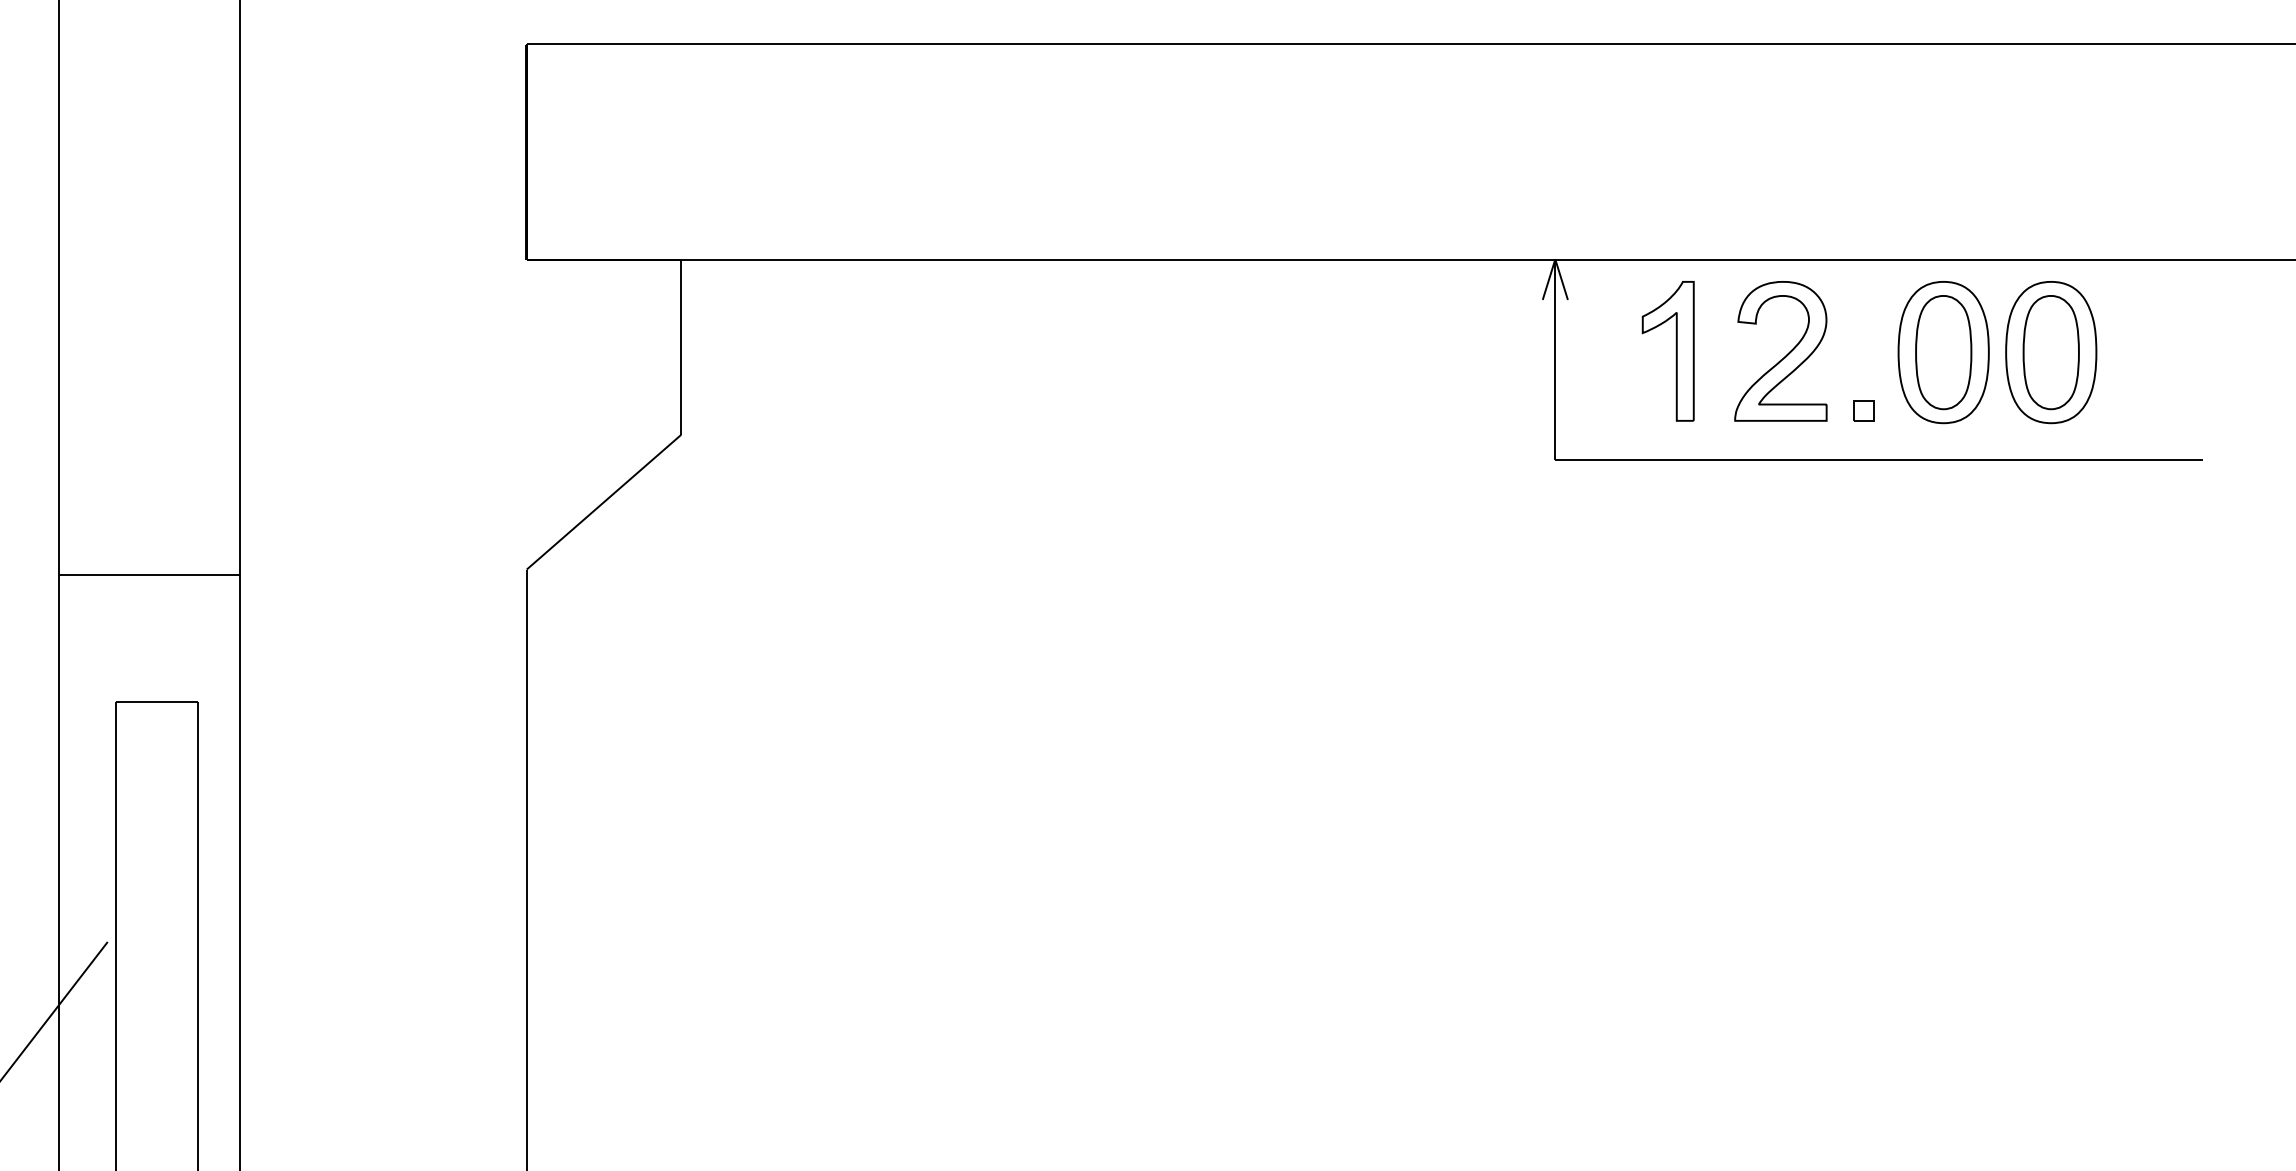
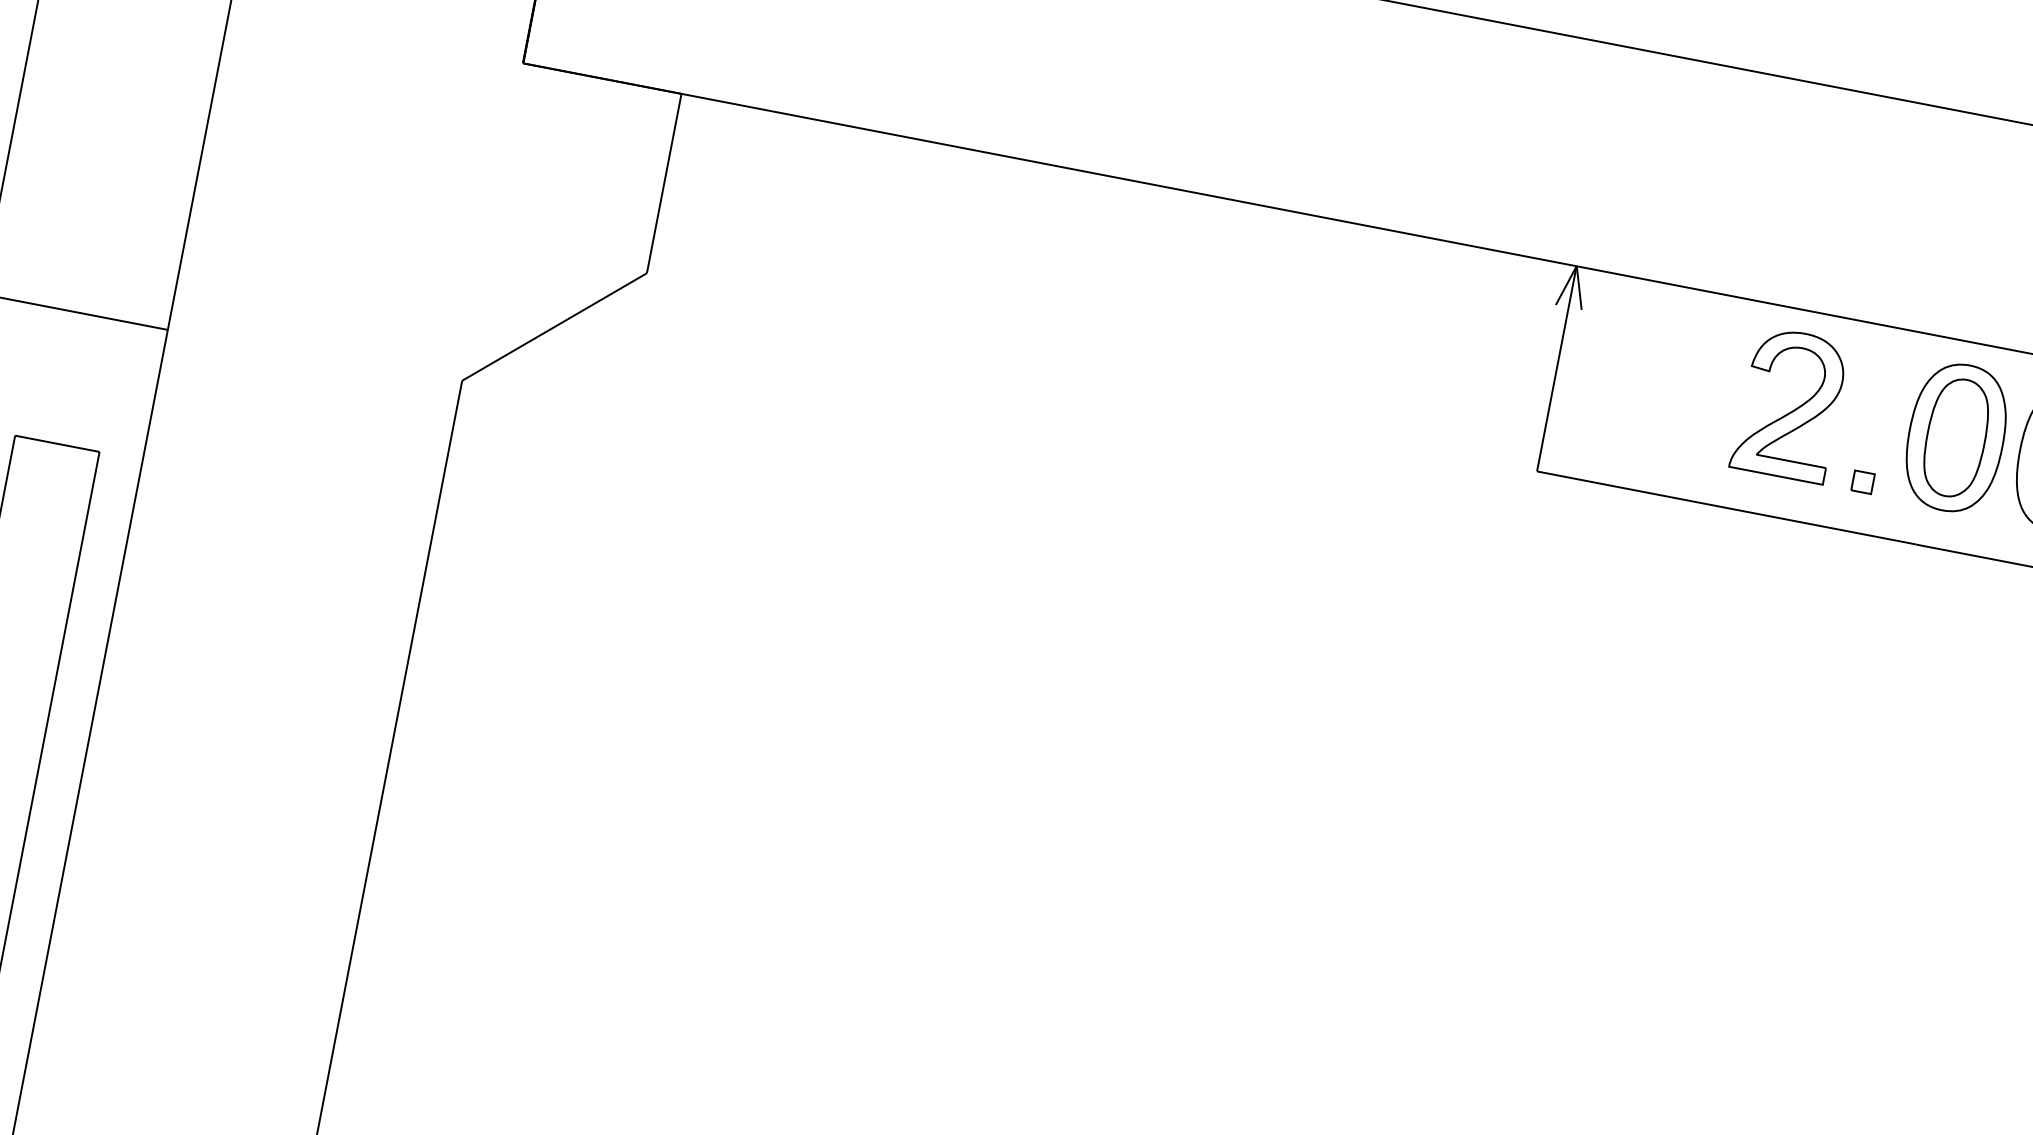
part: (1675, 351) -> (1681, 383), removed

